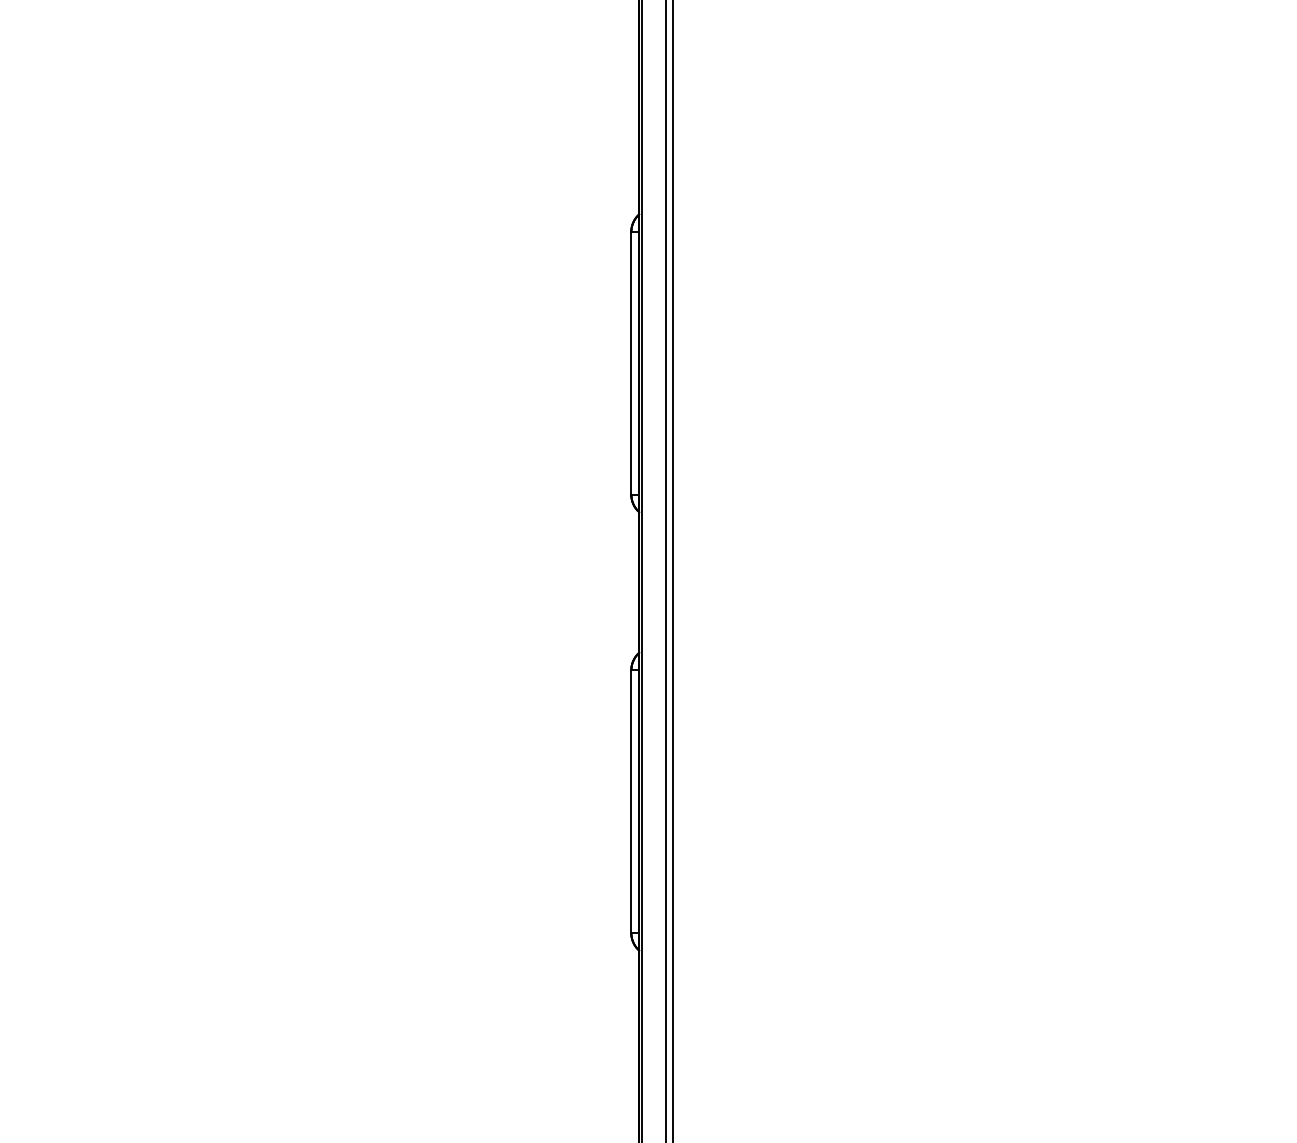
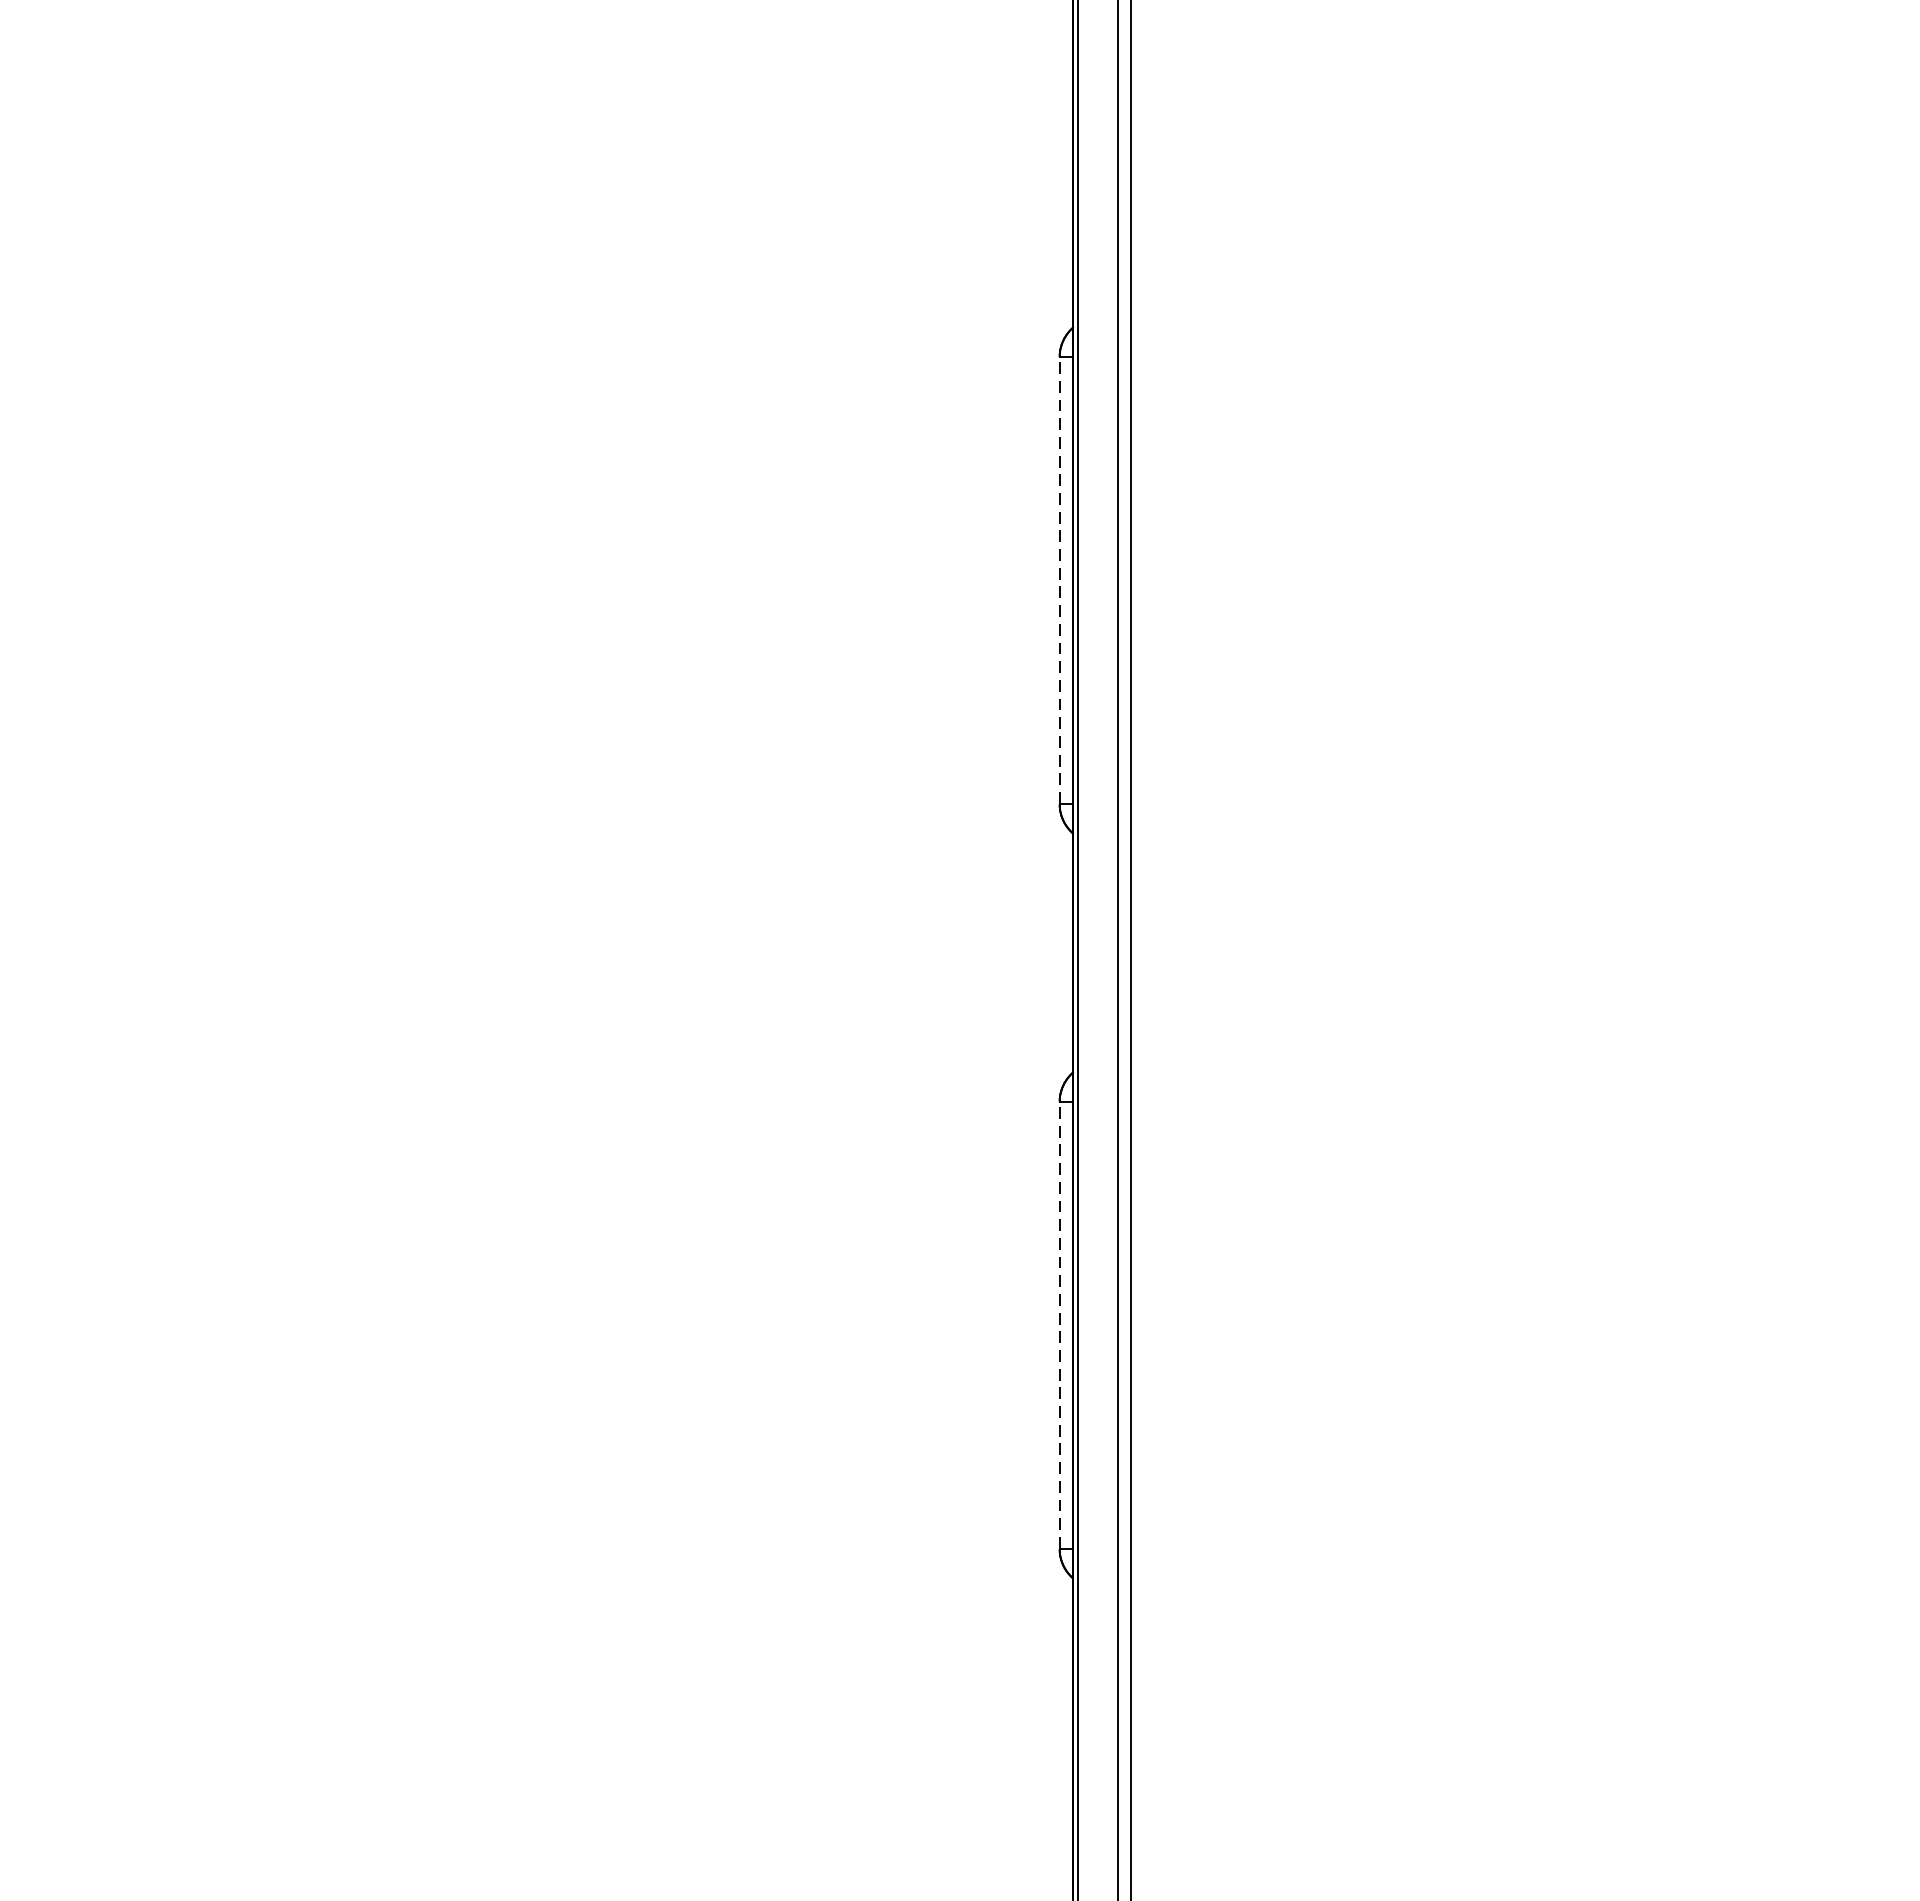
line: (631, 362) -> (1059, 579), solid -> dashed
line: (631, 801) -> (1059, 1325), solid -> dashed

